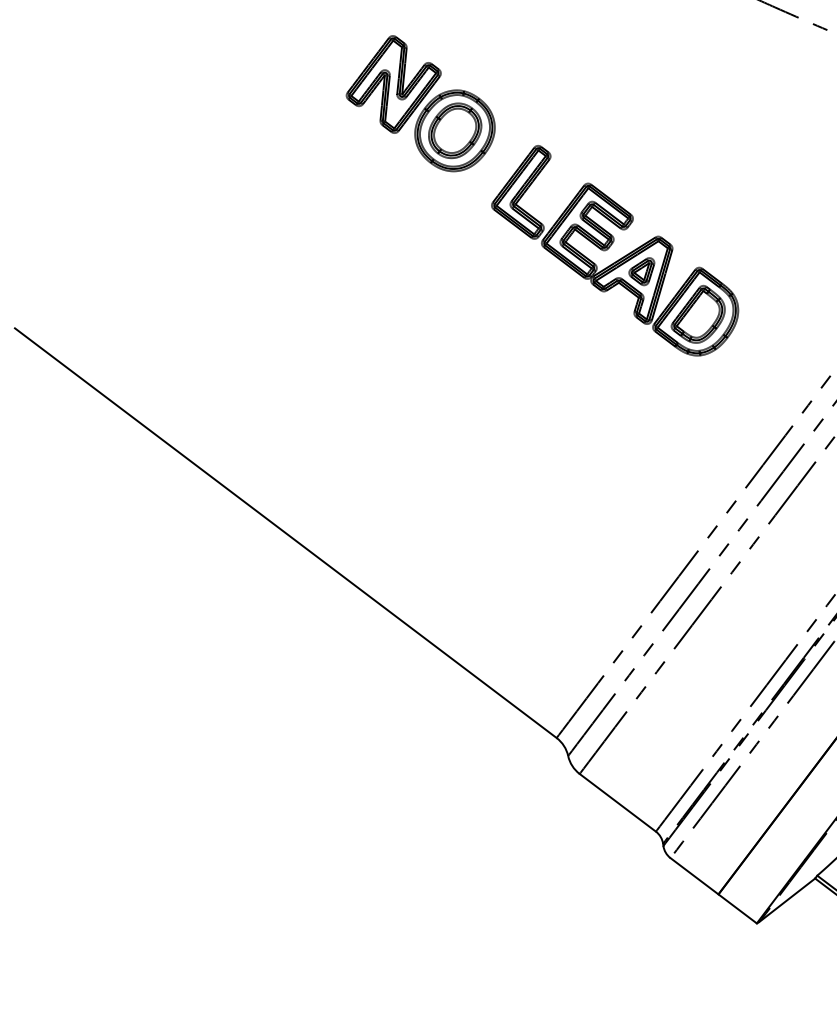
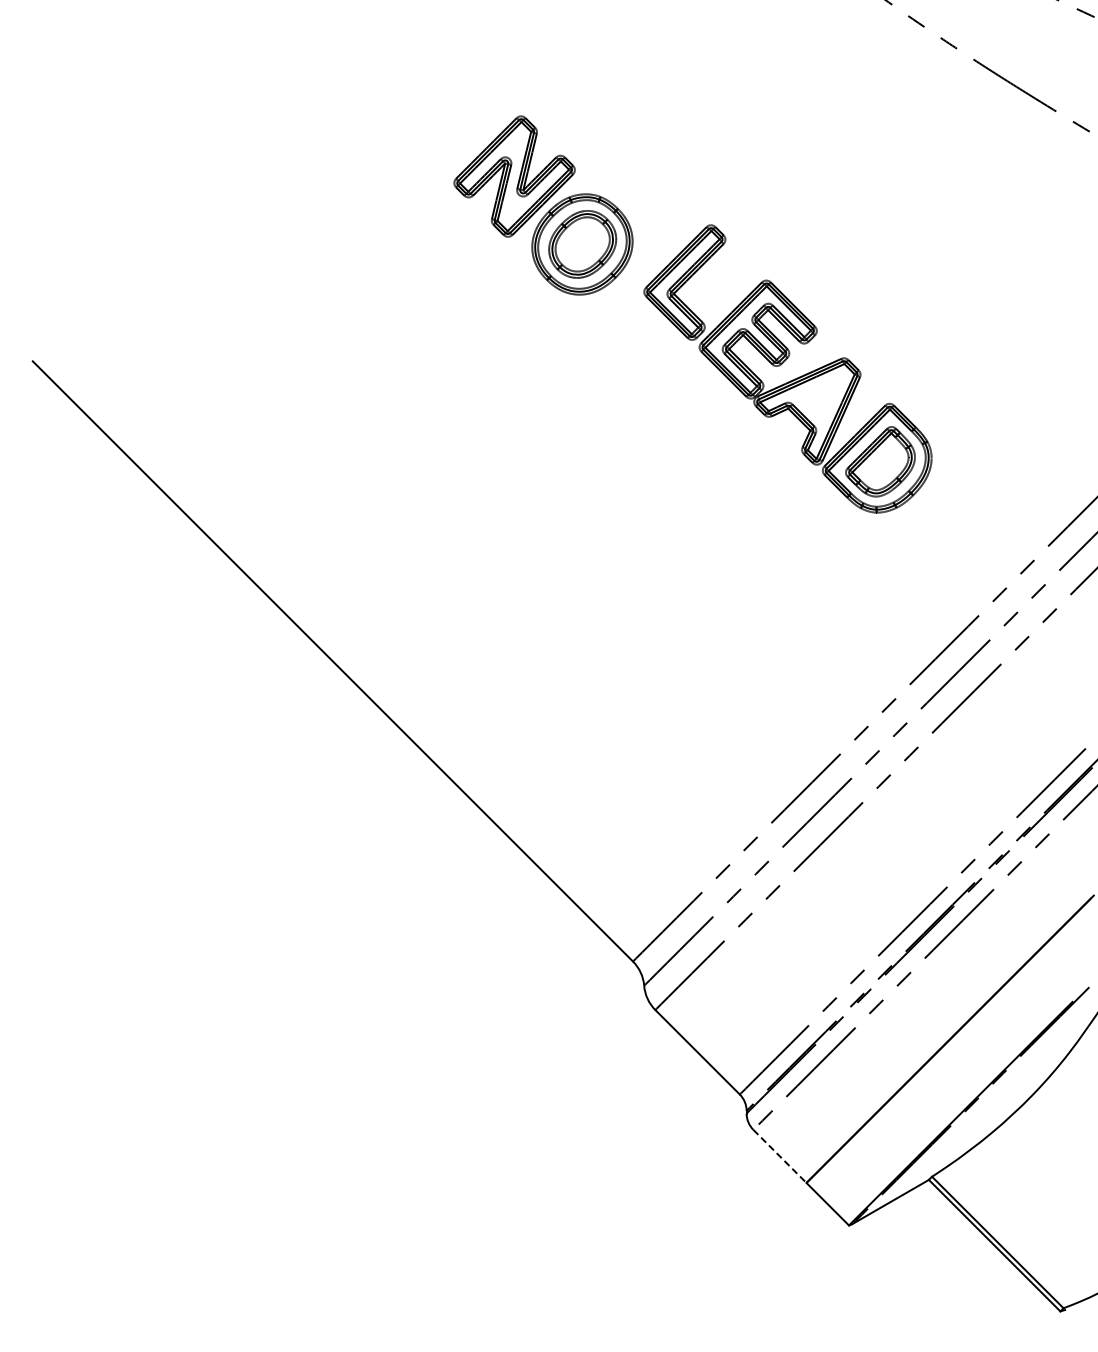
part: (419, 104) -> (543, 205), moved
part: (642, 272) -> (819, 399), removed
line: (694, 876) -> (779, 1156), solid -> dashed

